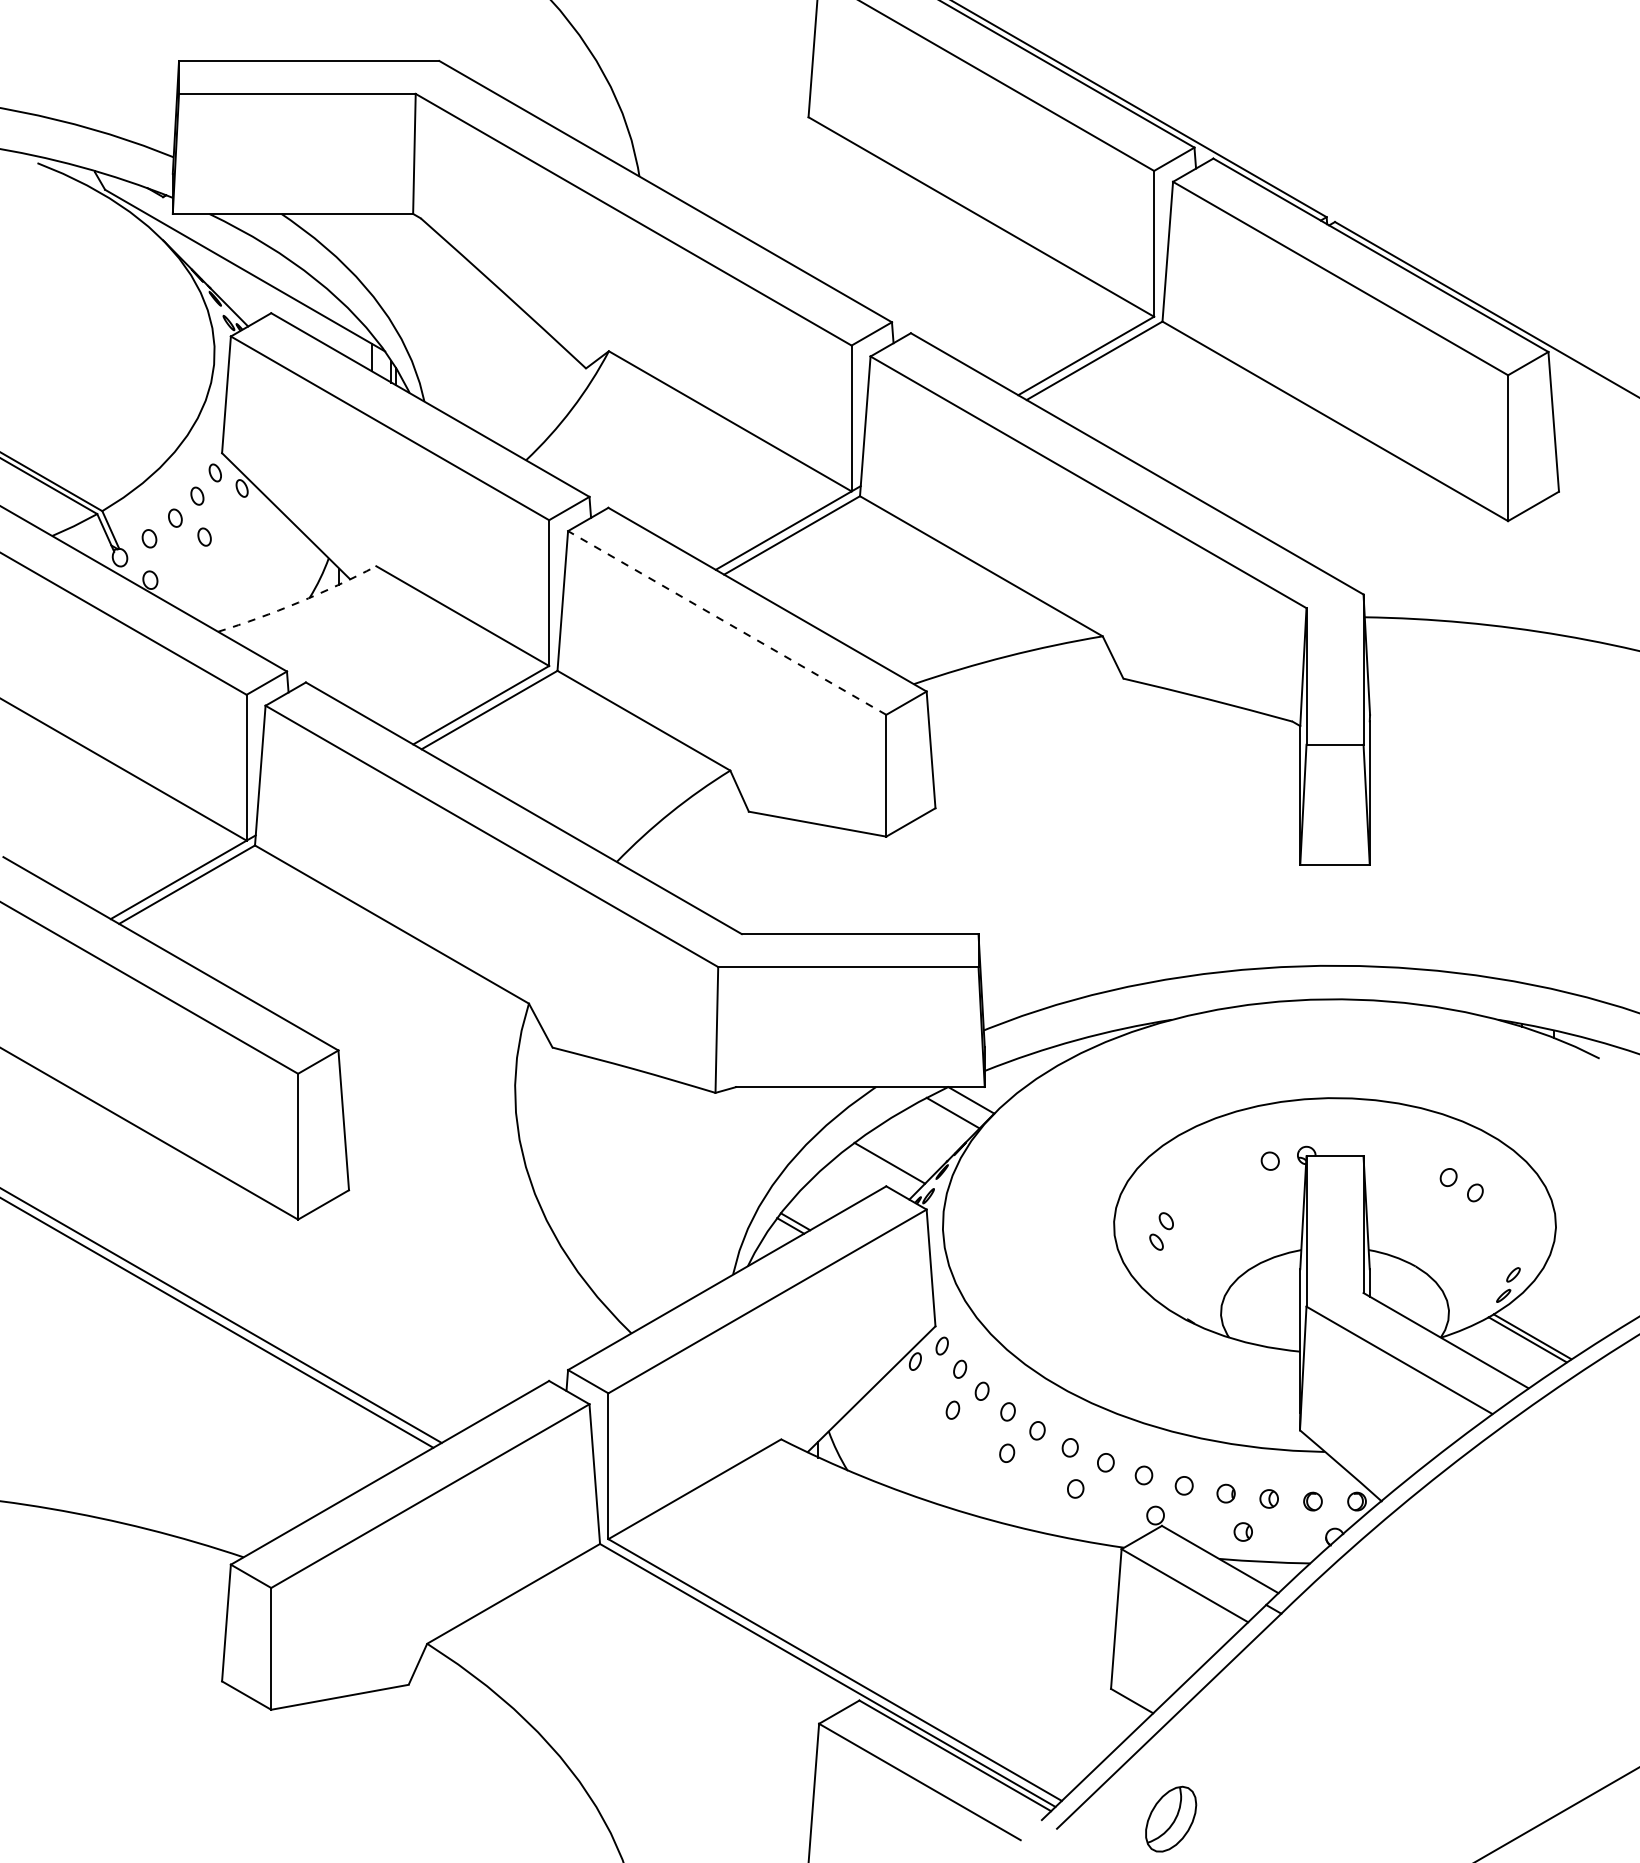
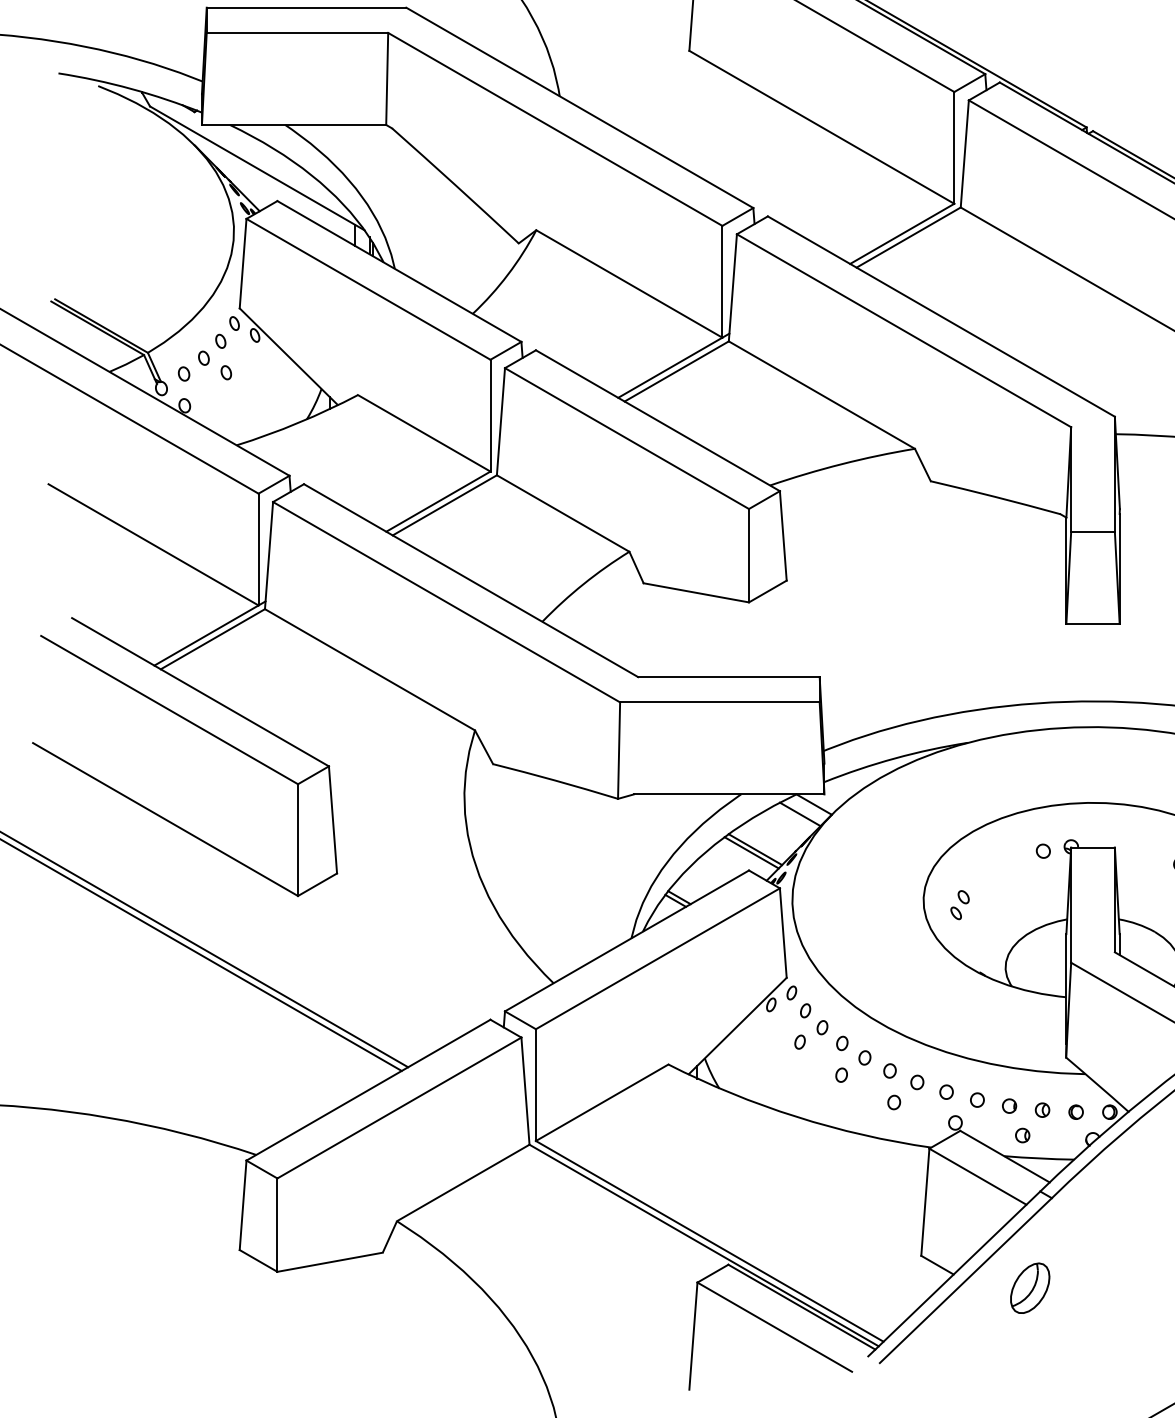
arc: (298, 602) -> (298, 422), dashed -> solid
line: (727, 622) -> (627, 438), dashed -> solid
line: (894, 1158) -> (755, 849), added
part: (1171, 1818) -> (1030, 1287), moved

